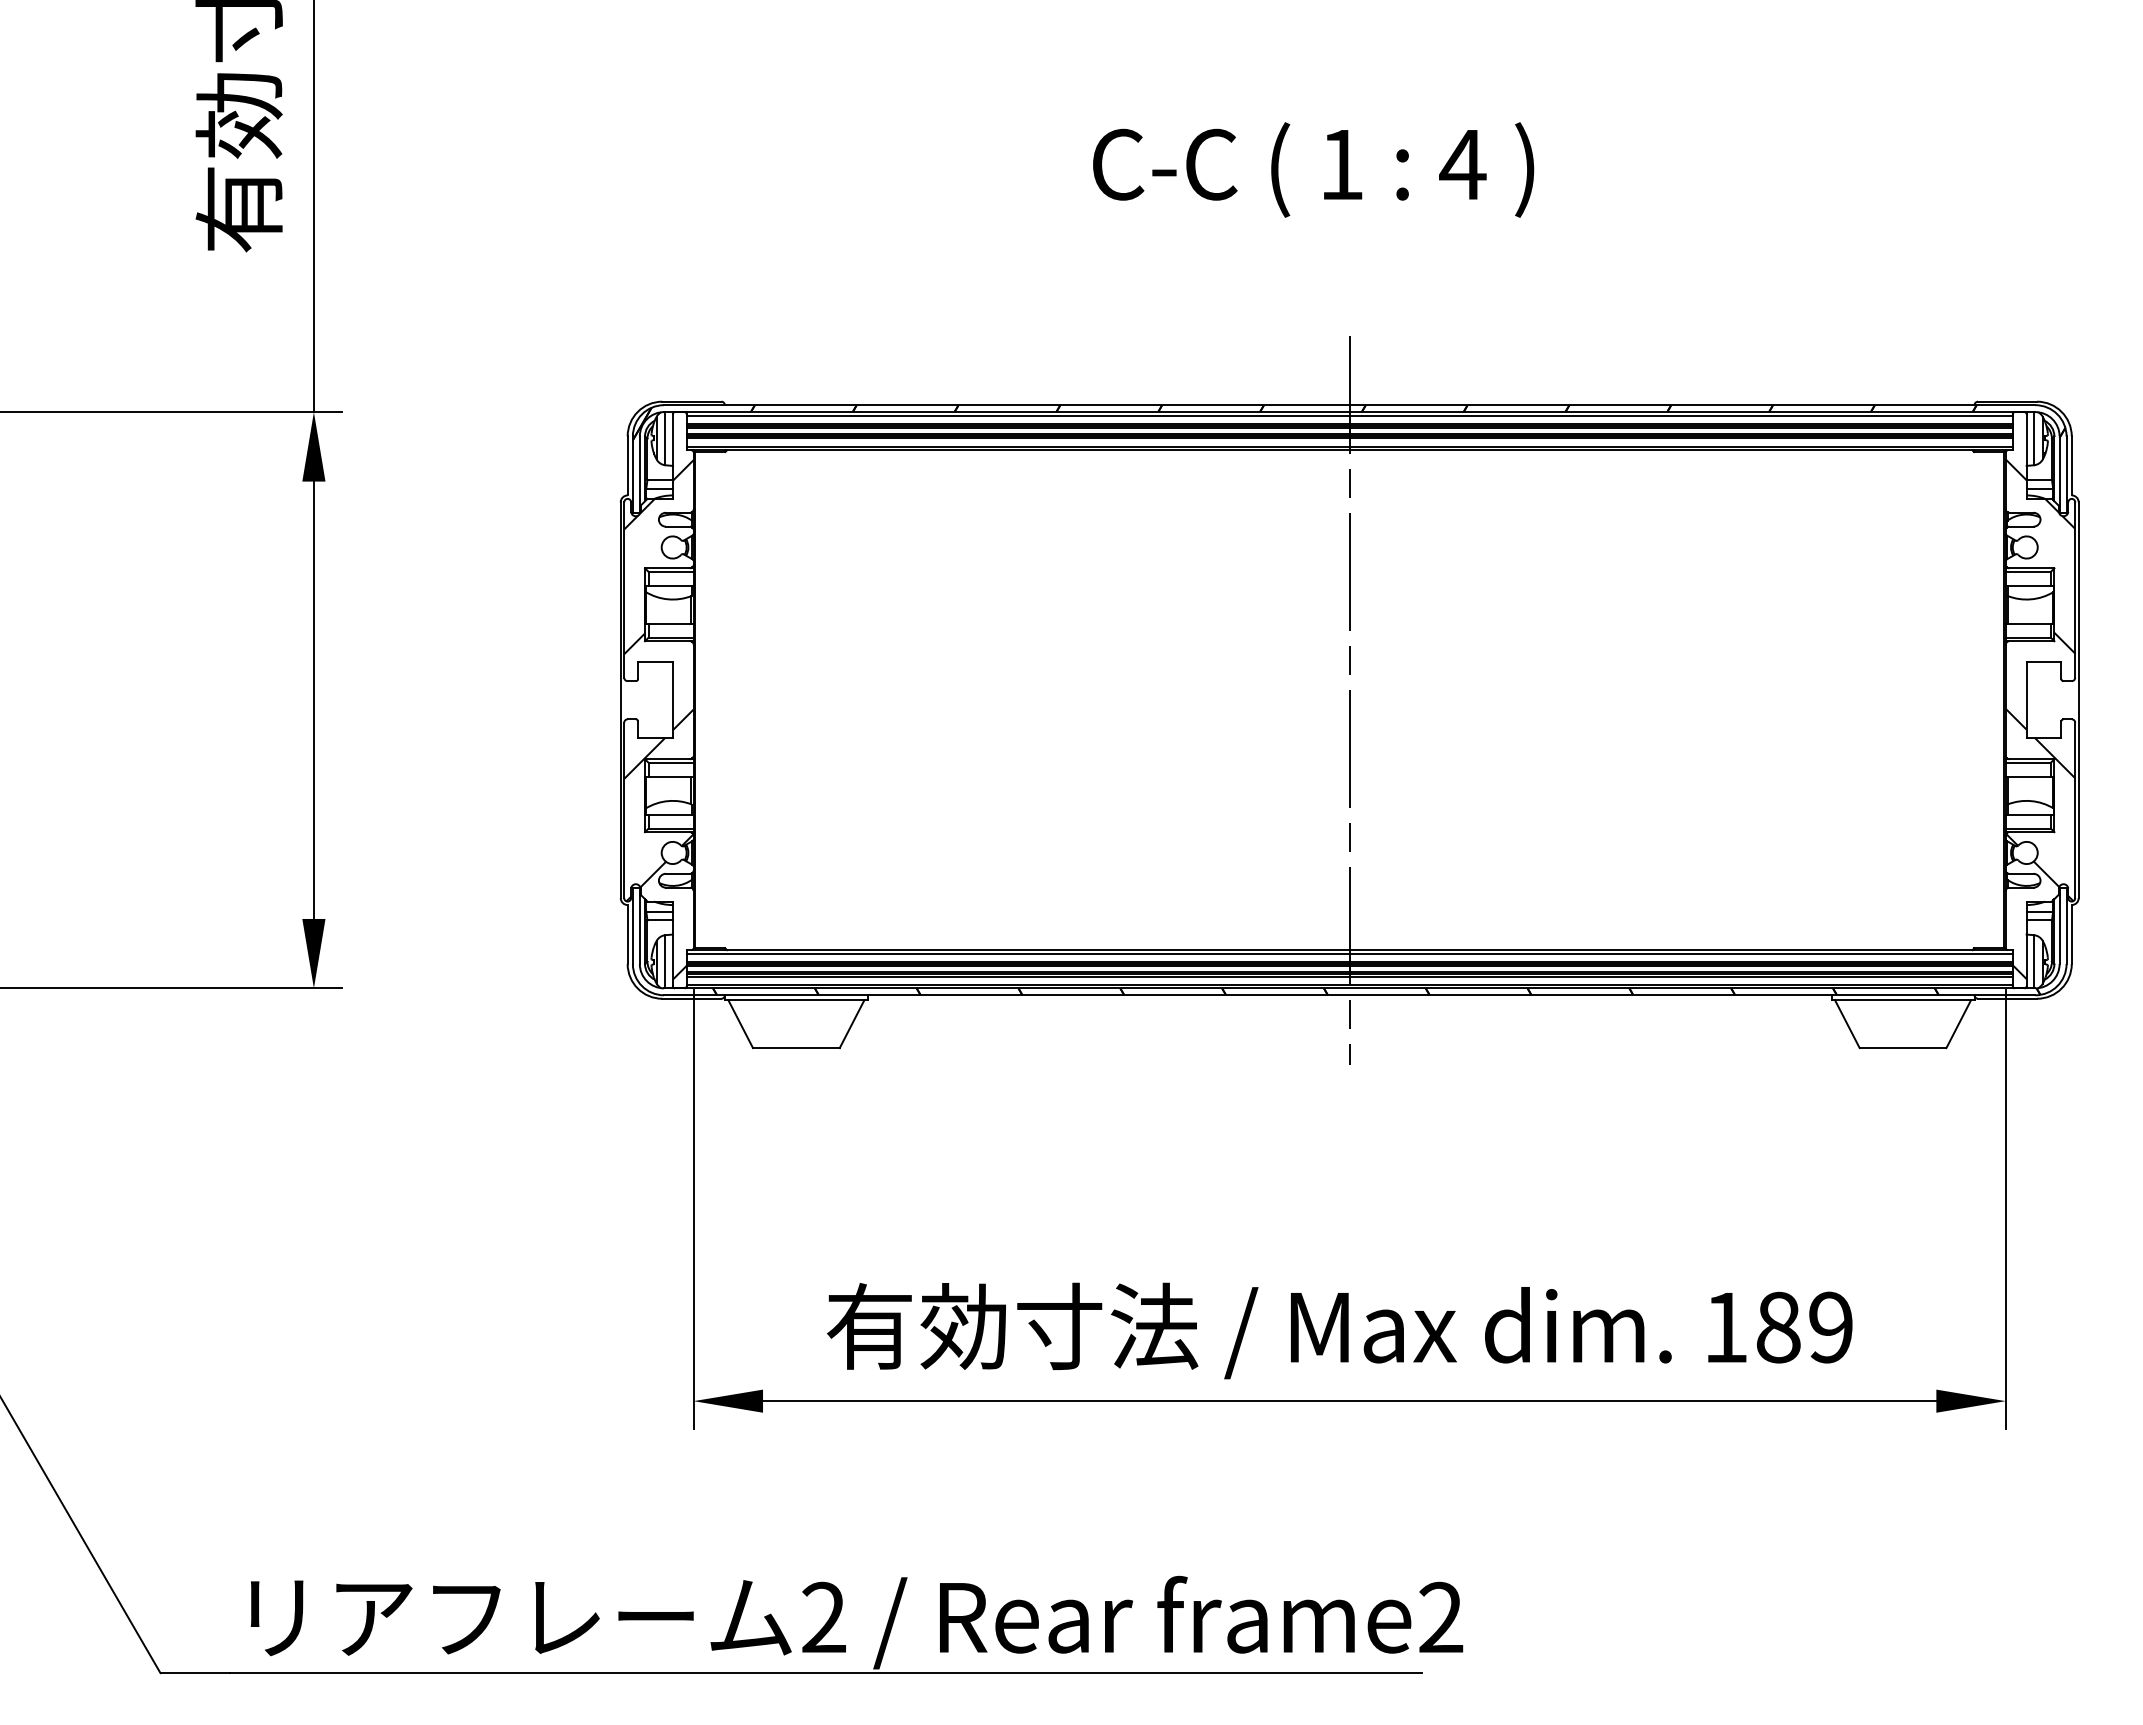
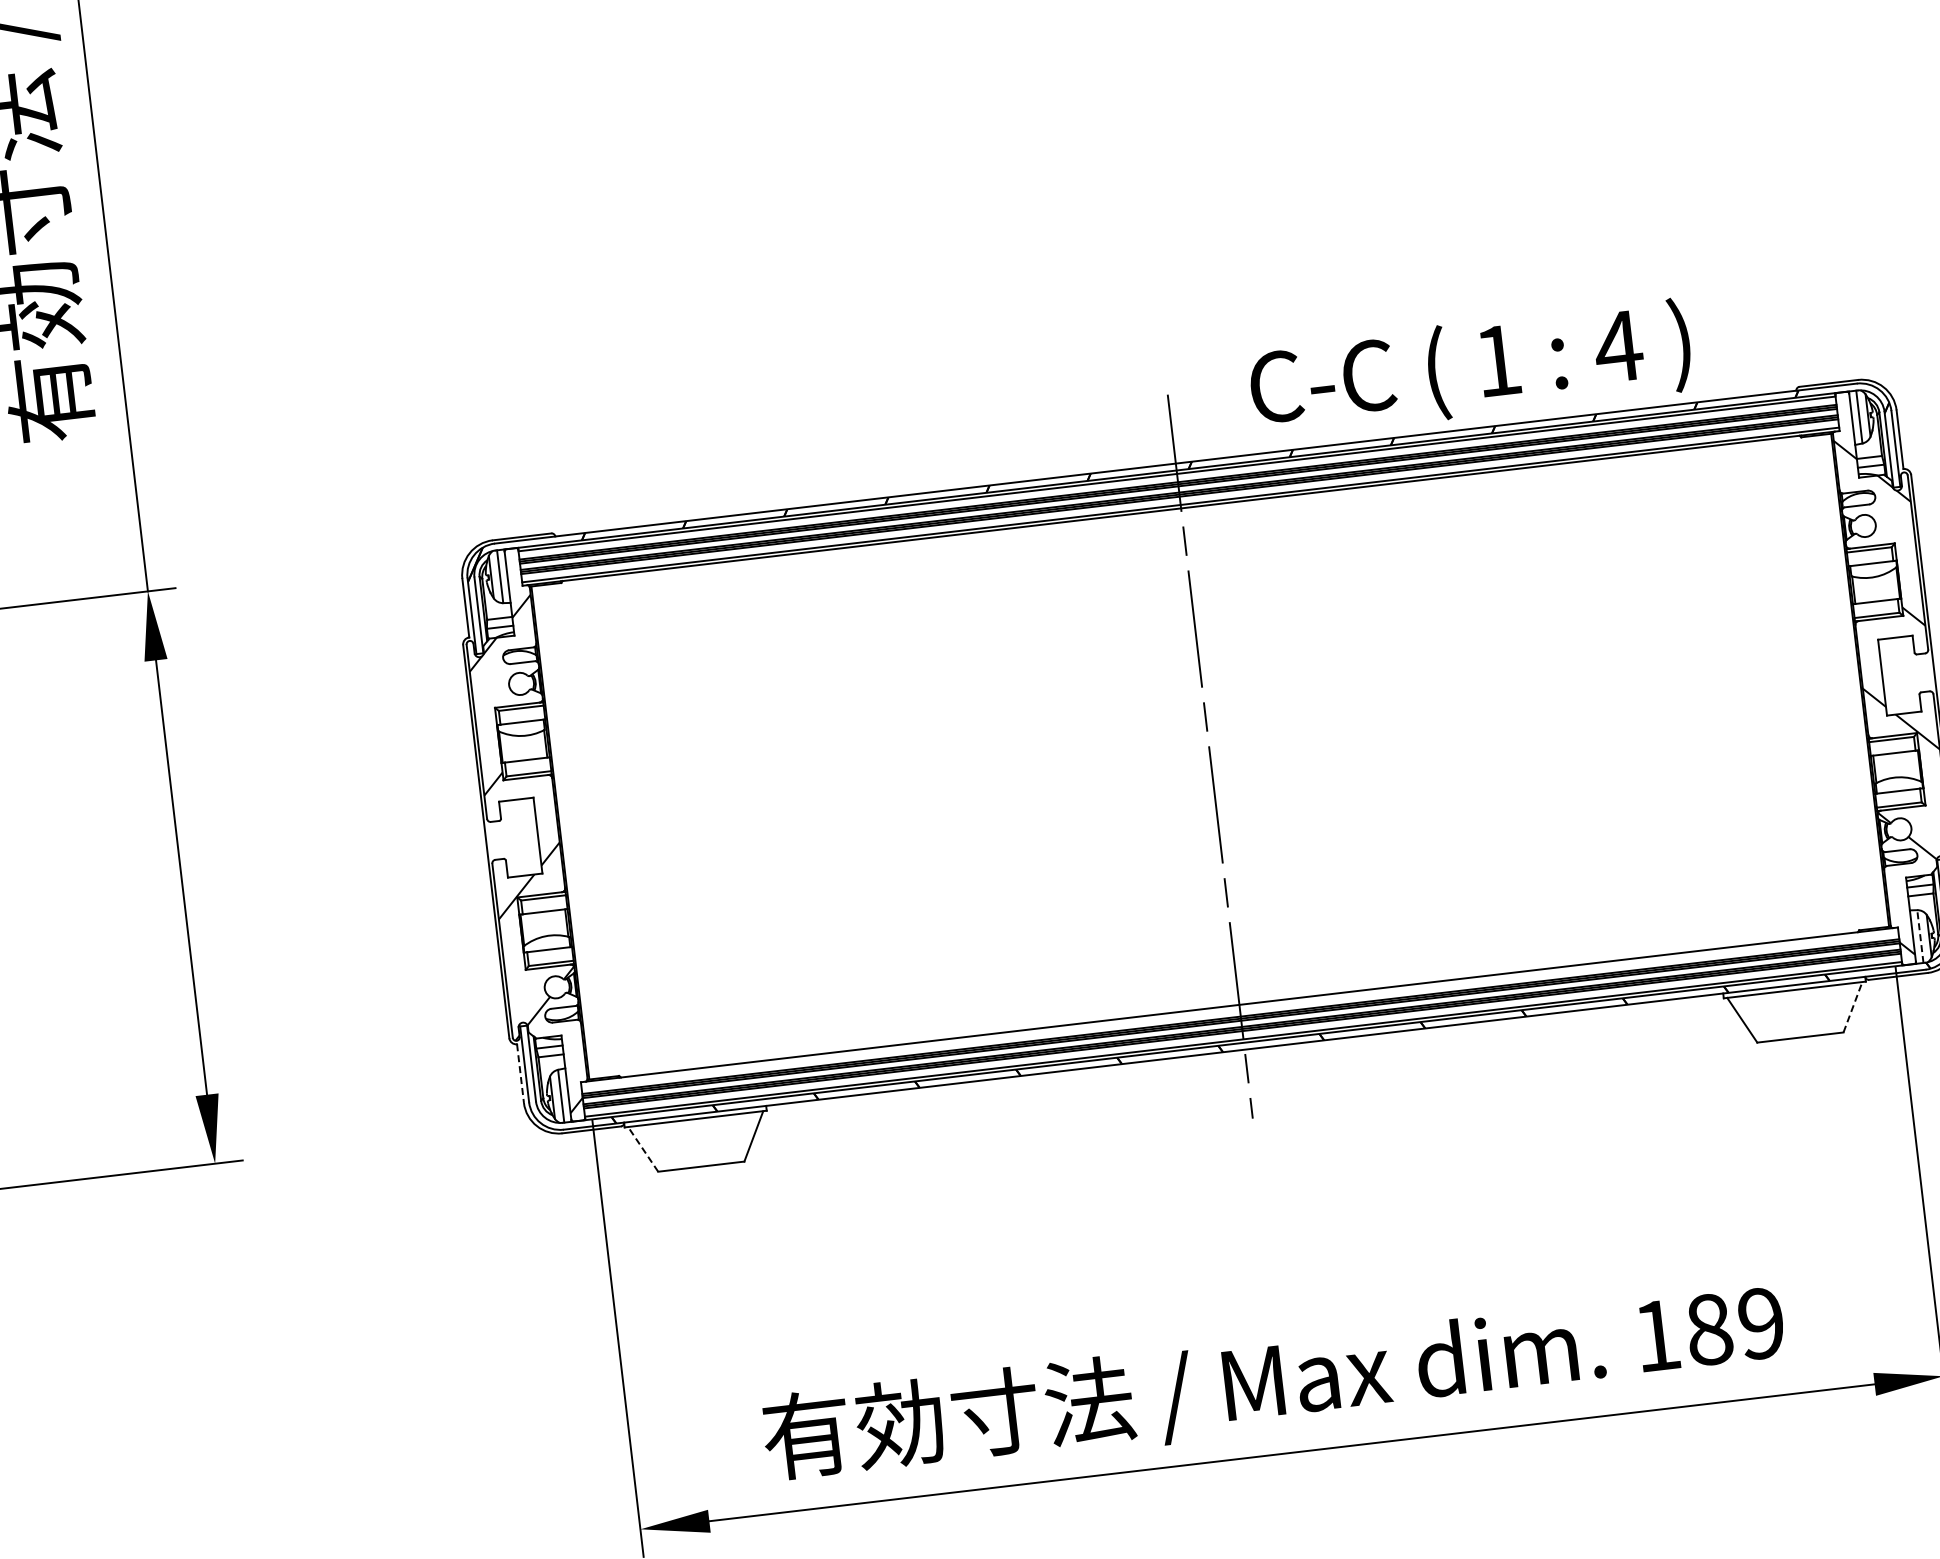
text: (1313, 169) -> (1470, 368), moved
line: (627, 934) -> (520, 1073), solid -> dashed
line: (1349, 953) -> (1239, 1008), removed
line: (2033, 961) -> (1919, 936), solid -> dashed
line: (740, 1024) -> (643, 1149), solid -> dashed
line: (1958, 1024) -> (1852, 1007), solid -> dashed

